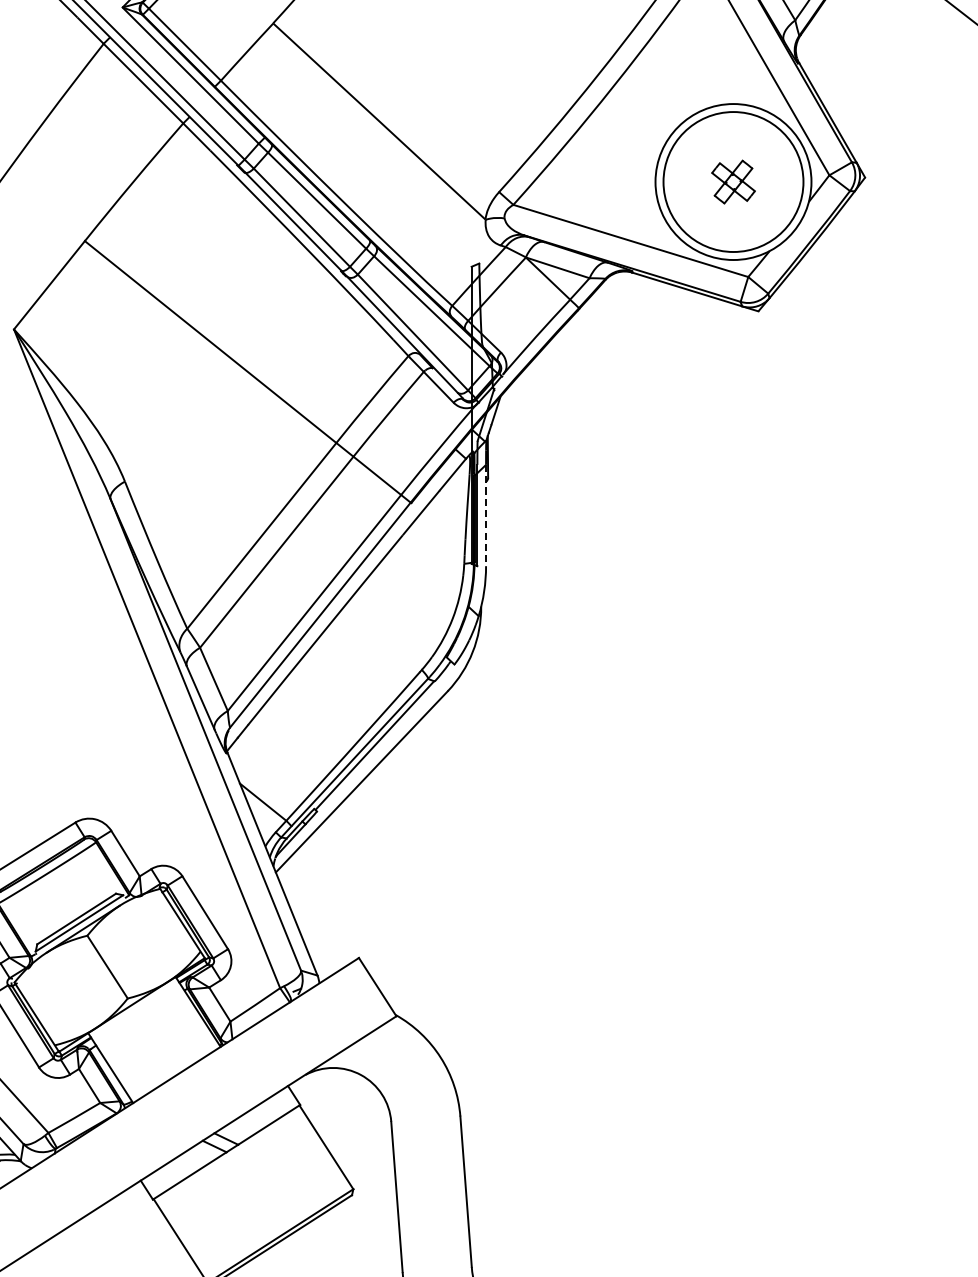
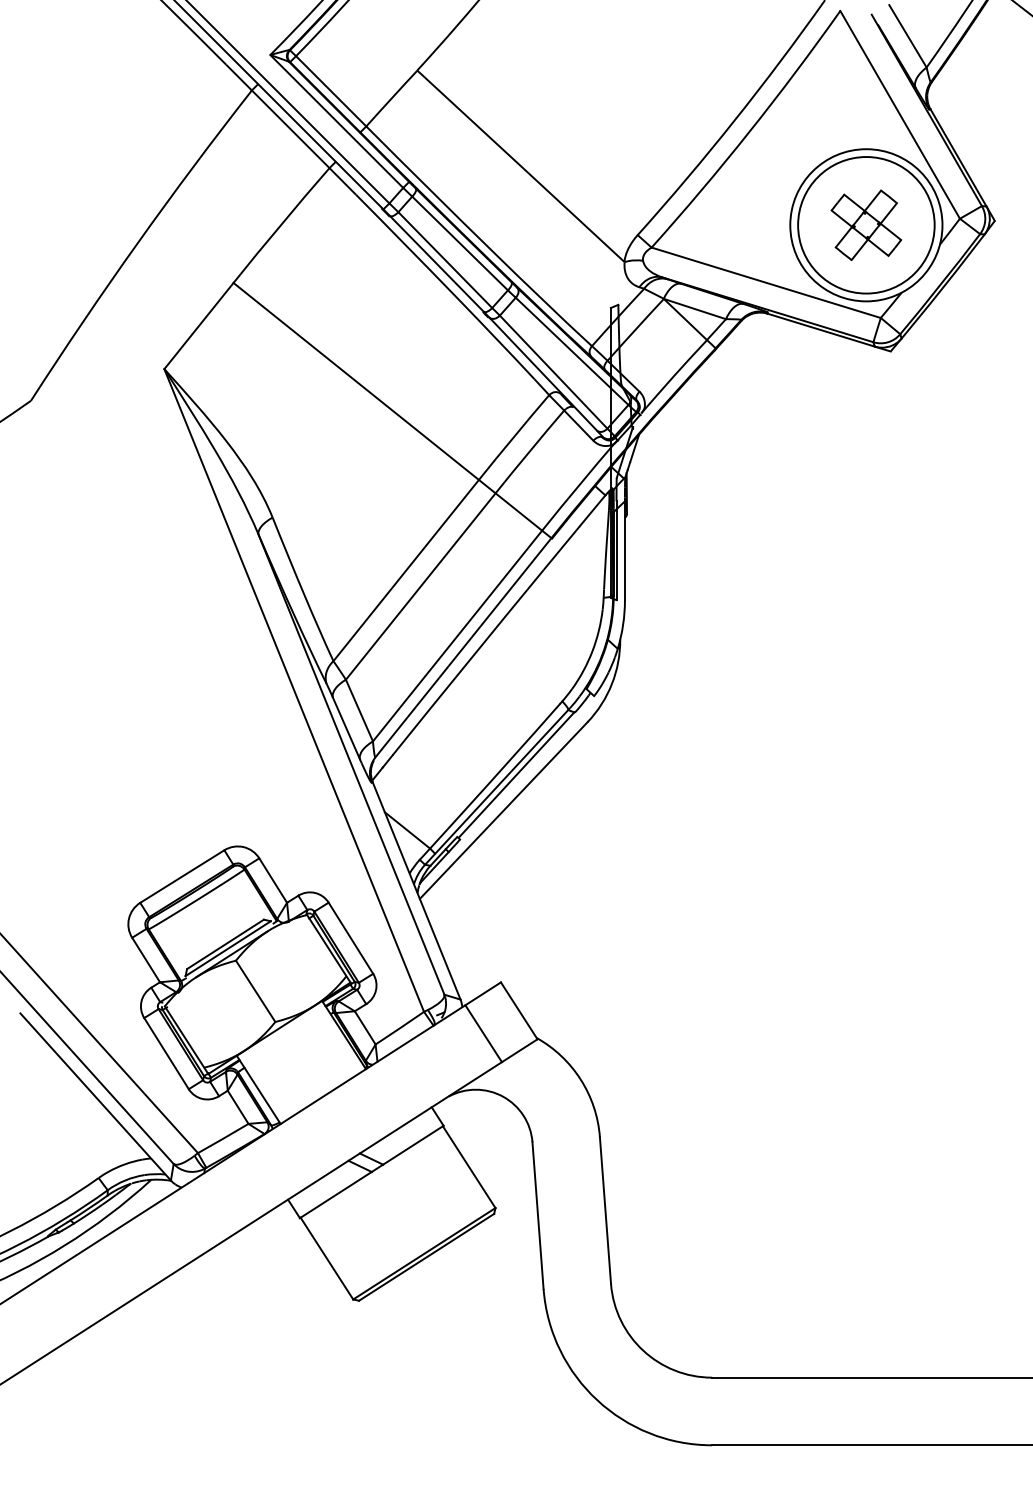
part: (733, 182) -> (866, 225), size x1.67
line: (485, 516) -> (624, 551), dashed -> solid
line: (341, 1010) -> (483, 1033), added

